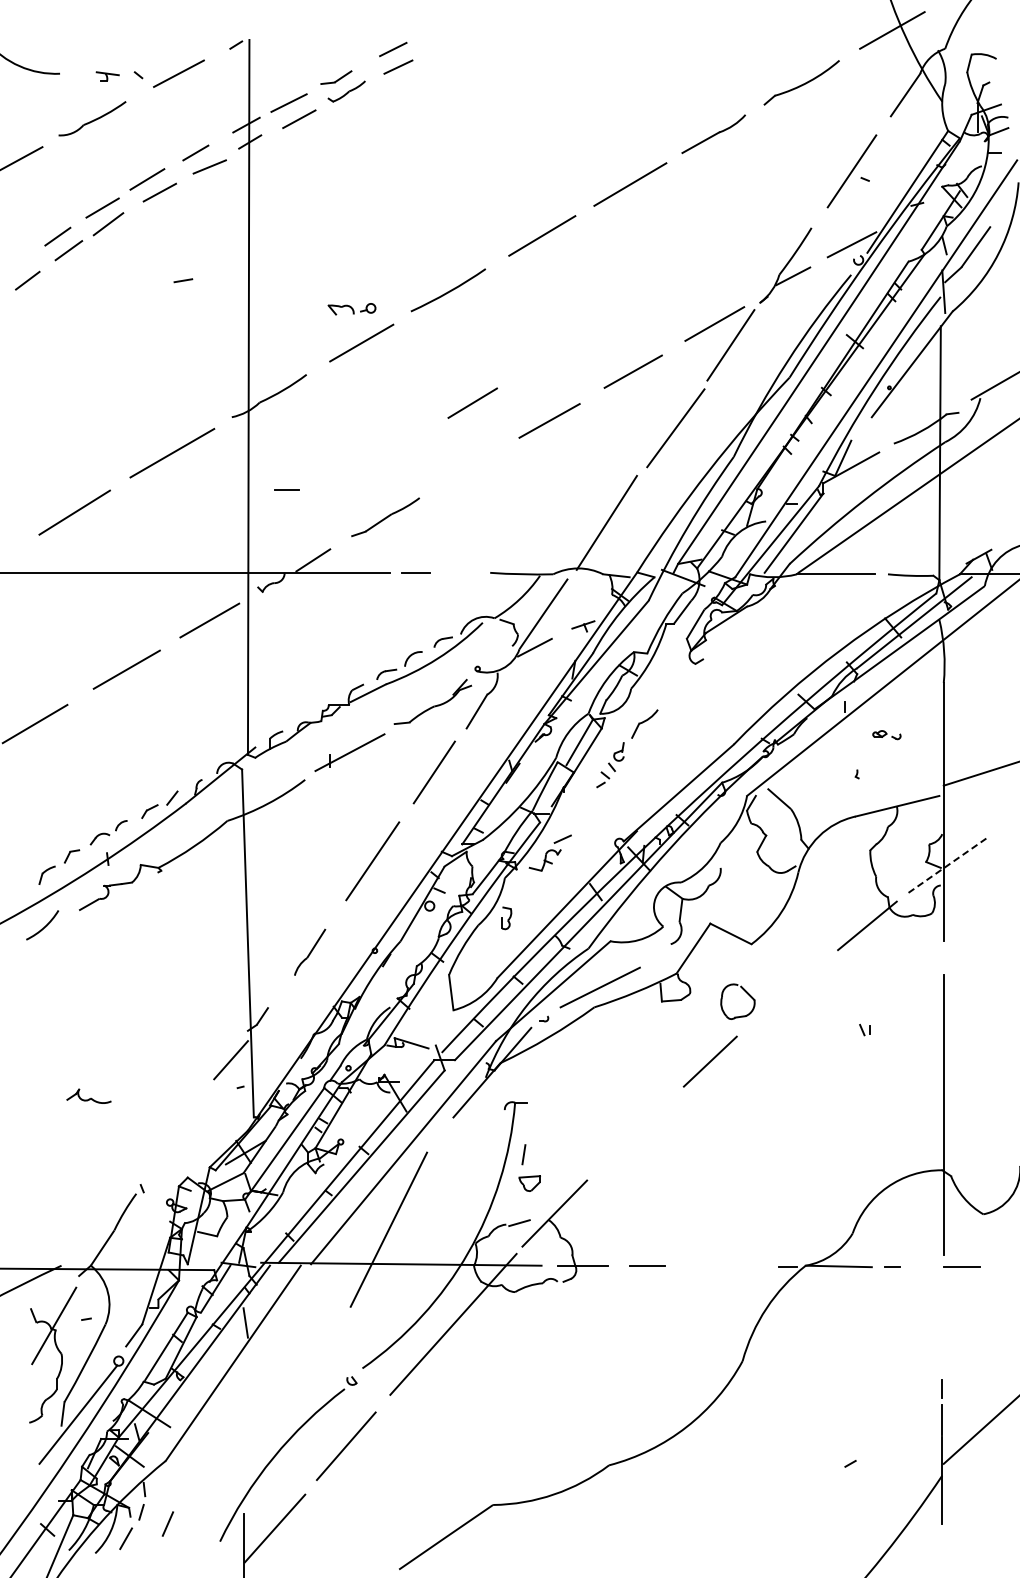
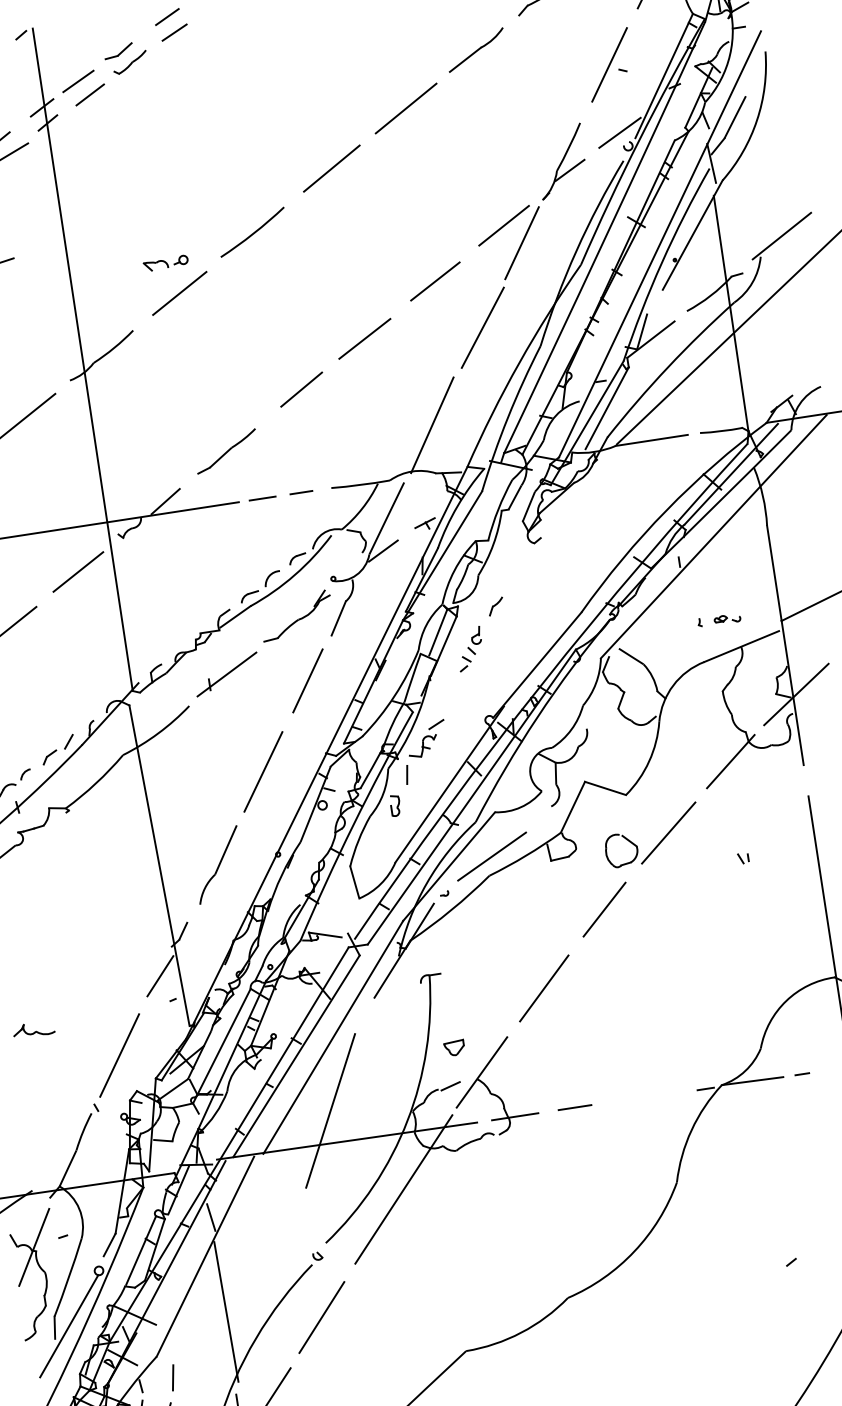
line: (472, 402) -> (301, 389), moved
line: (286, 489) -> (301, 492), moved
part: (644, 724) -> (495, 606), size x0.62
part: (886, 735) -> (727, 619), moved
line: (947, 865) -> (796, 694), dashed -> solid
part: (309, 952) -> (217, 865), size x1.67
line: (790, 991) -> (668, 833), added
line: (633, 1134) -> (543, 988), added
line: (175, 1136) -> (119, 1054), added
line: (523, 1154) -> (406, 774), moved
line: (246, 1424) -> (226, 1311), added
line: (179, 1485) -> (172, 1377), added

